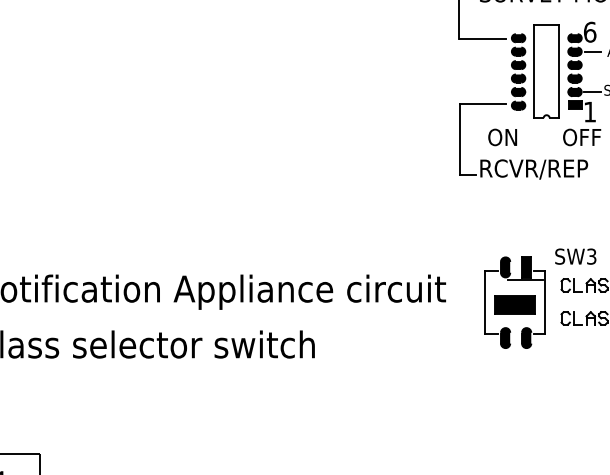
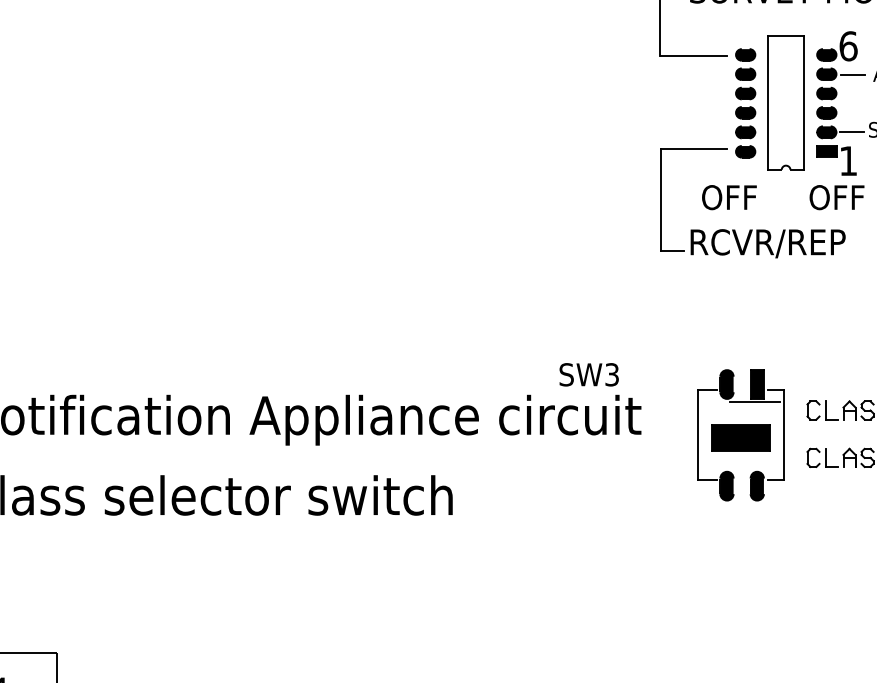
text: (516, 137) -> (742, 197), ON -> OFF
text: (575, 256) -> (588, 374), moved

